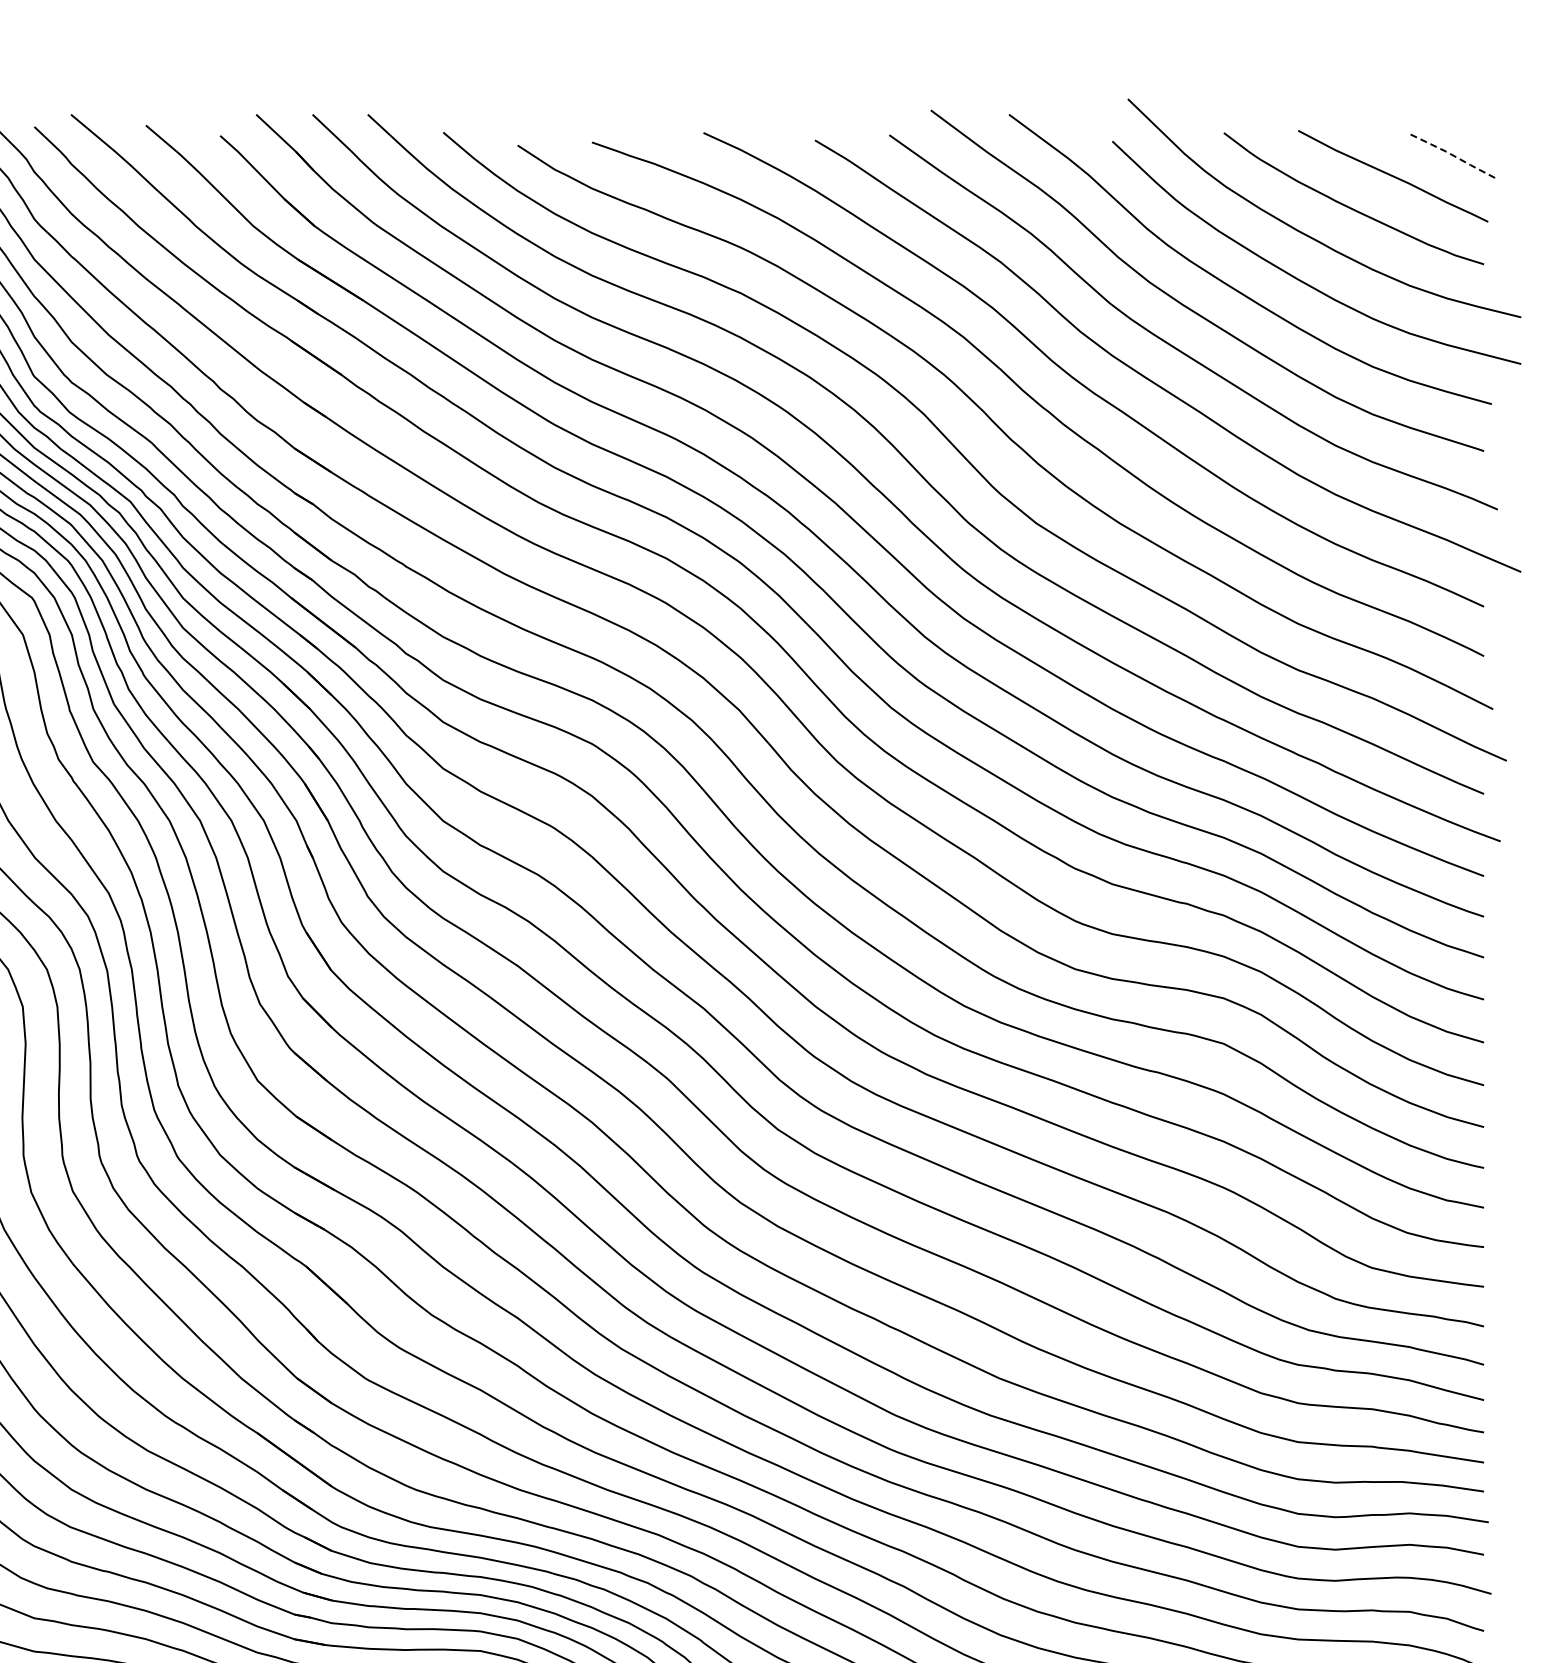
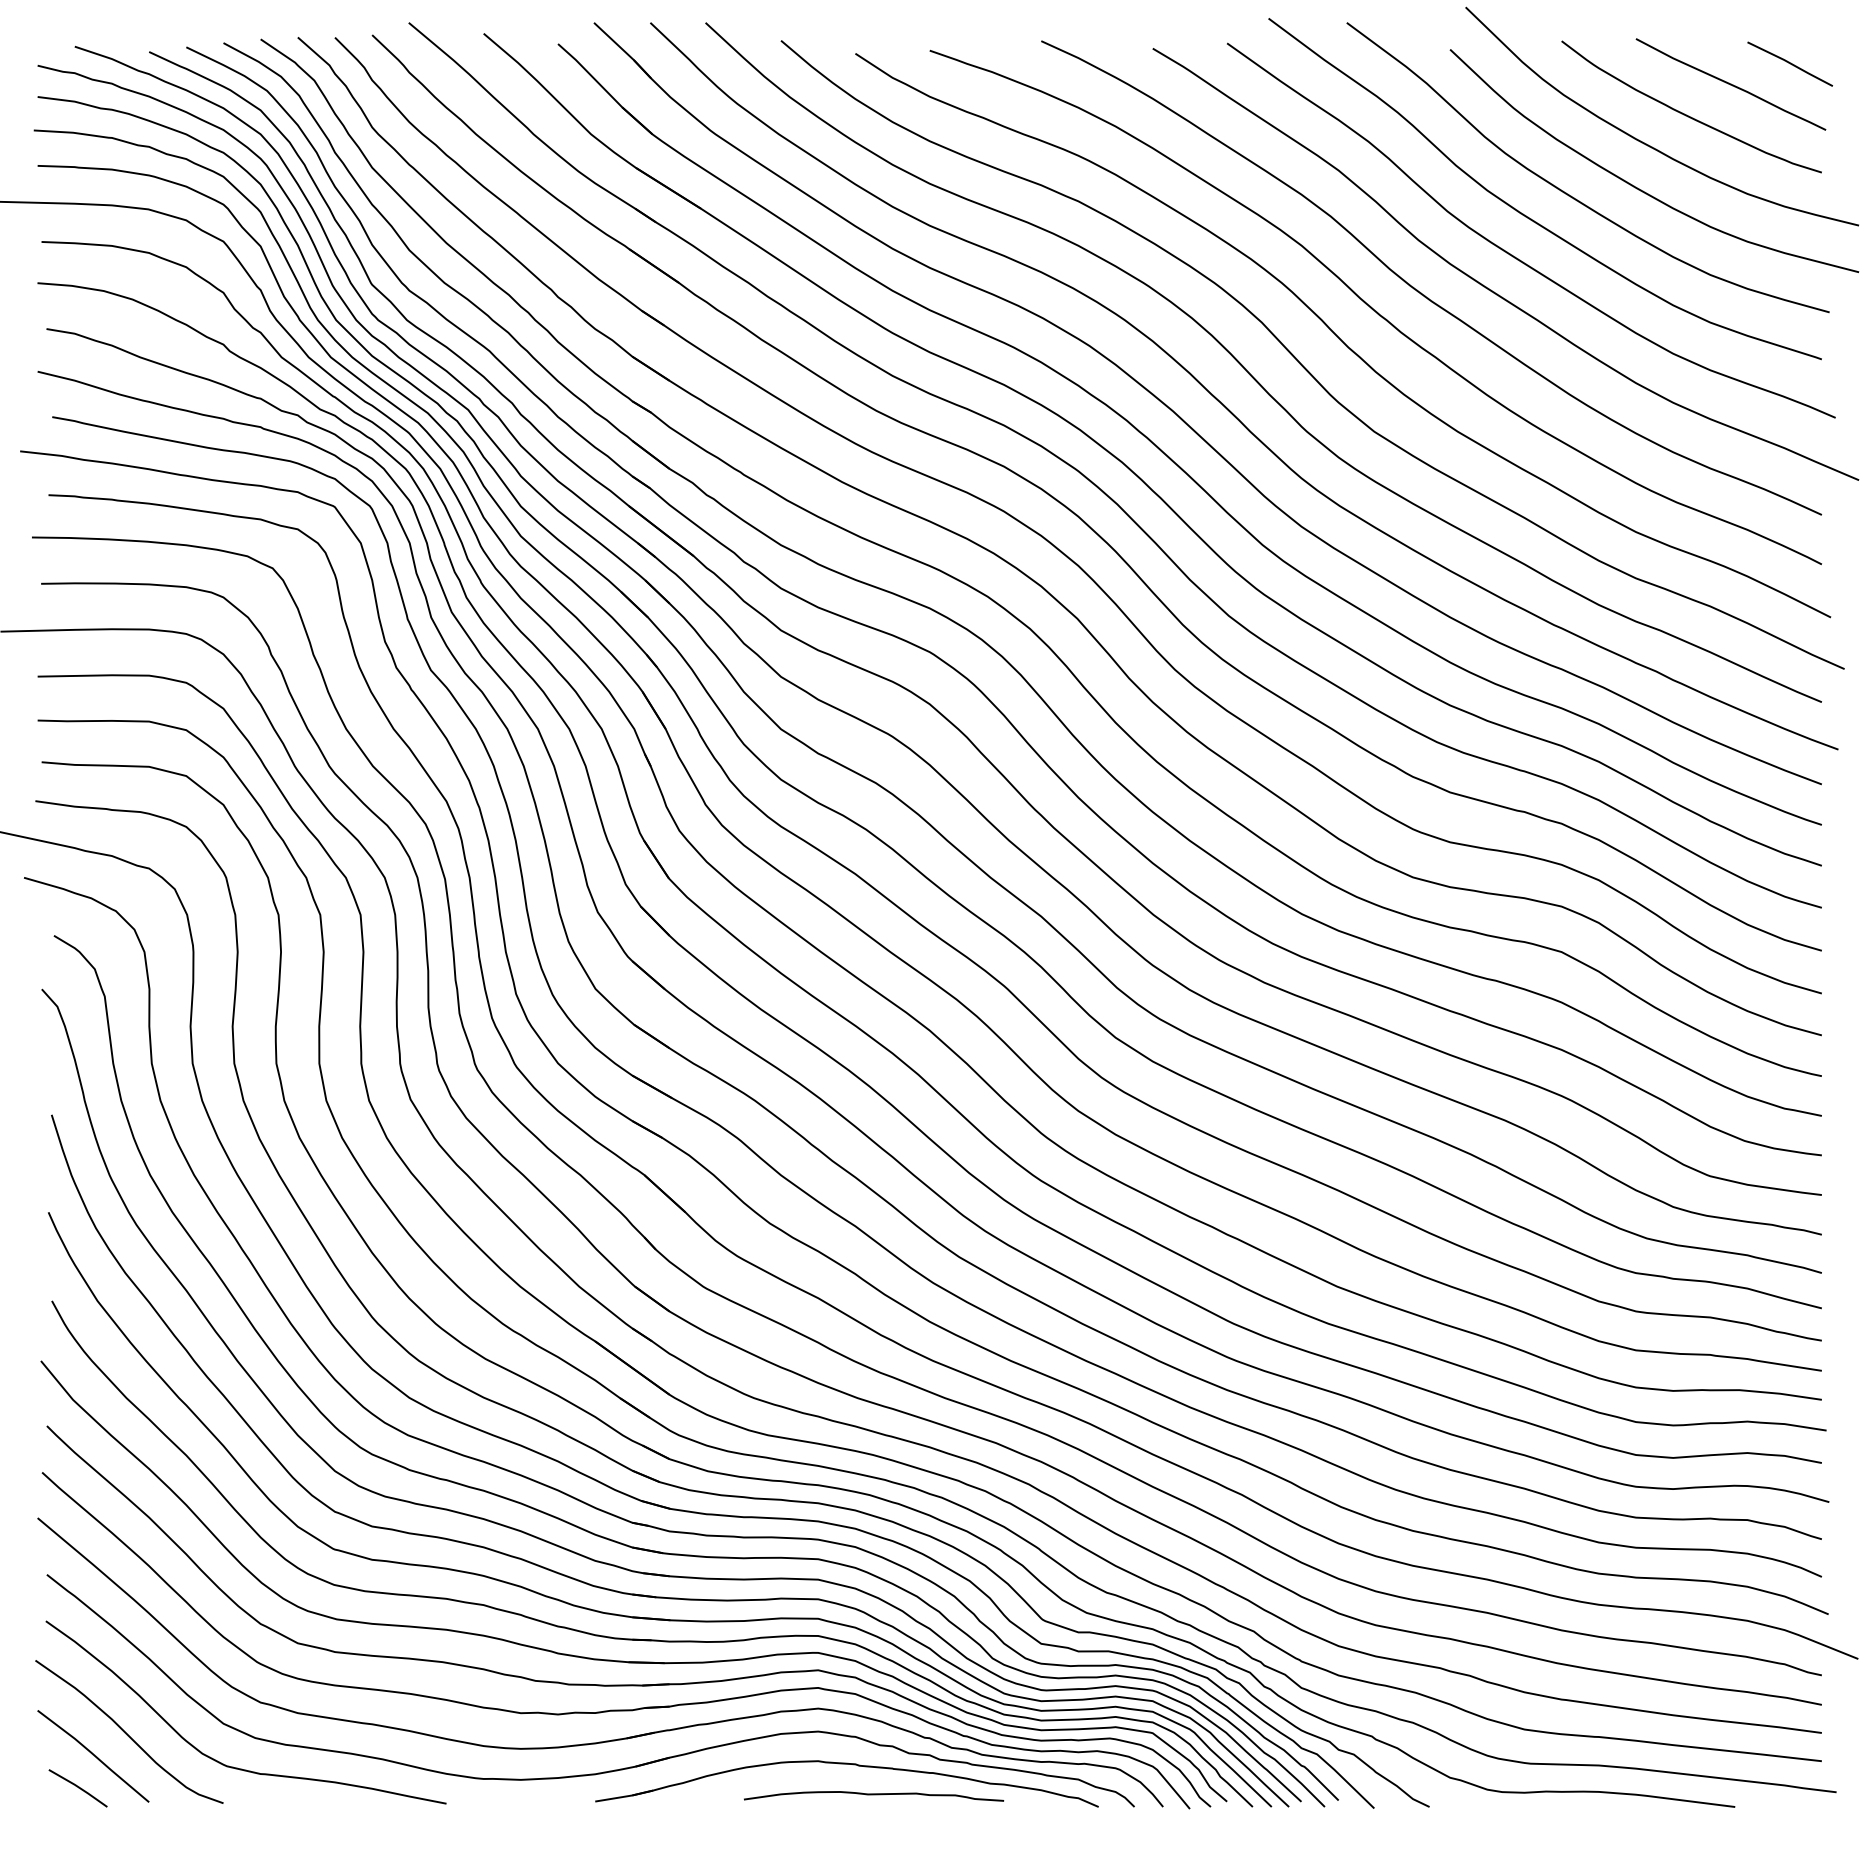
line: (1452, 155) -> (1790, 63), dashed -> solid

